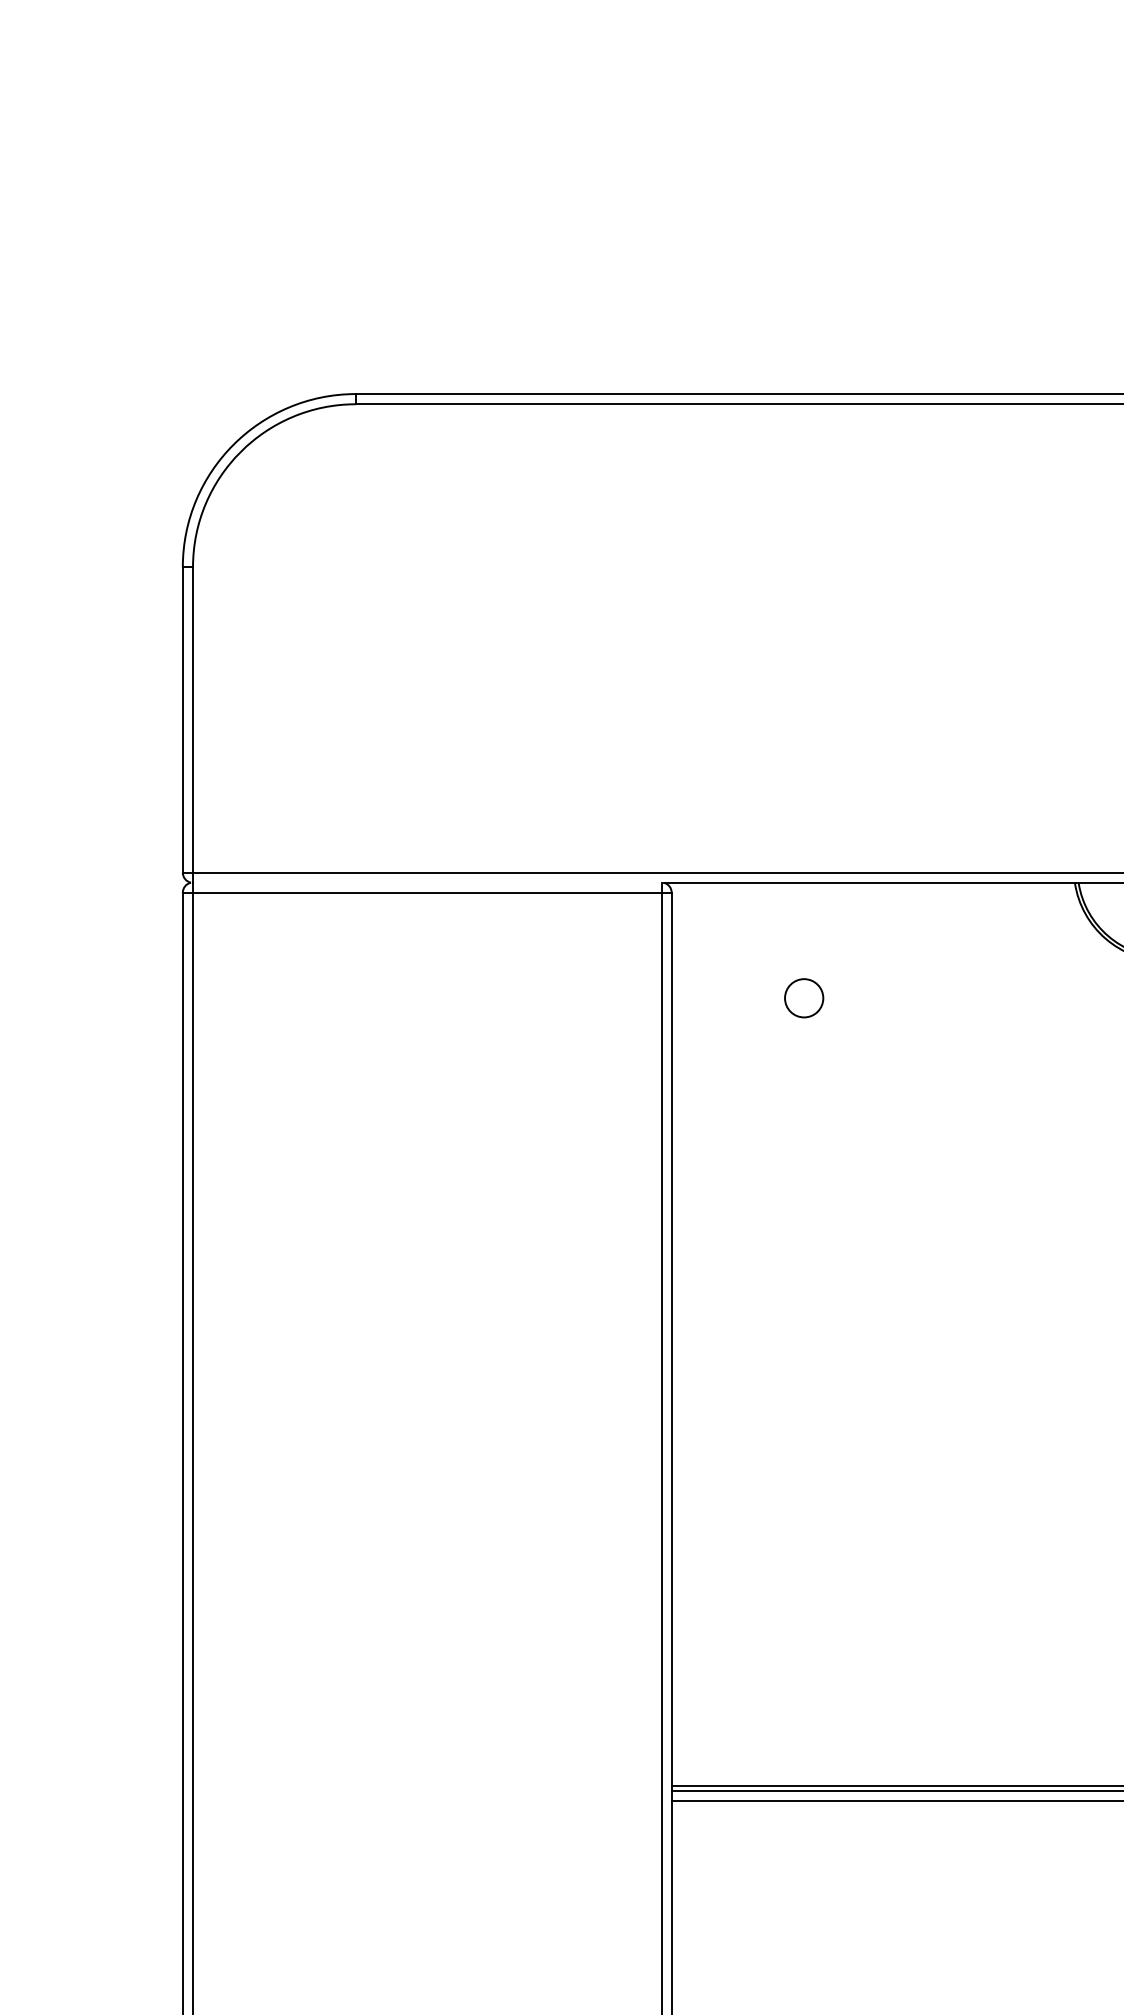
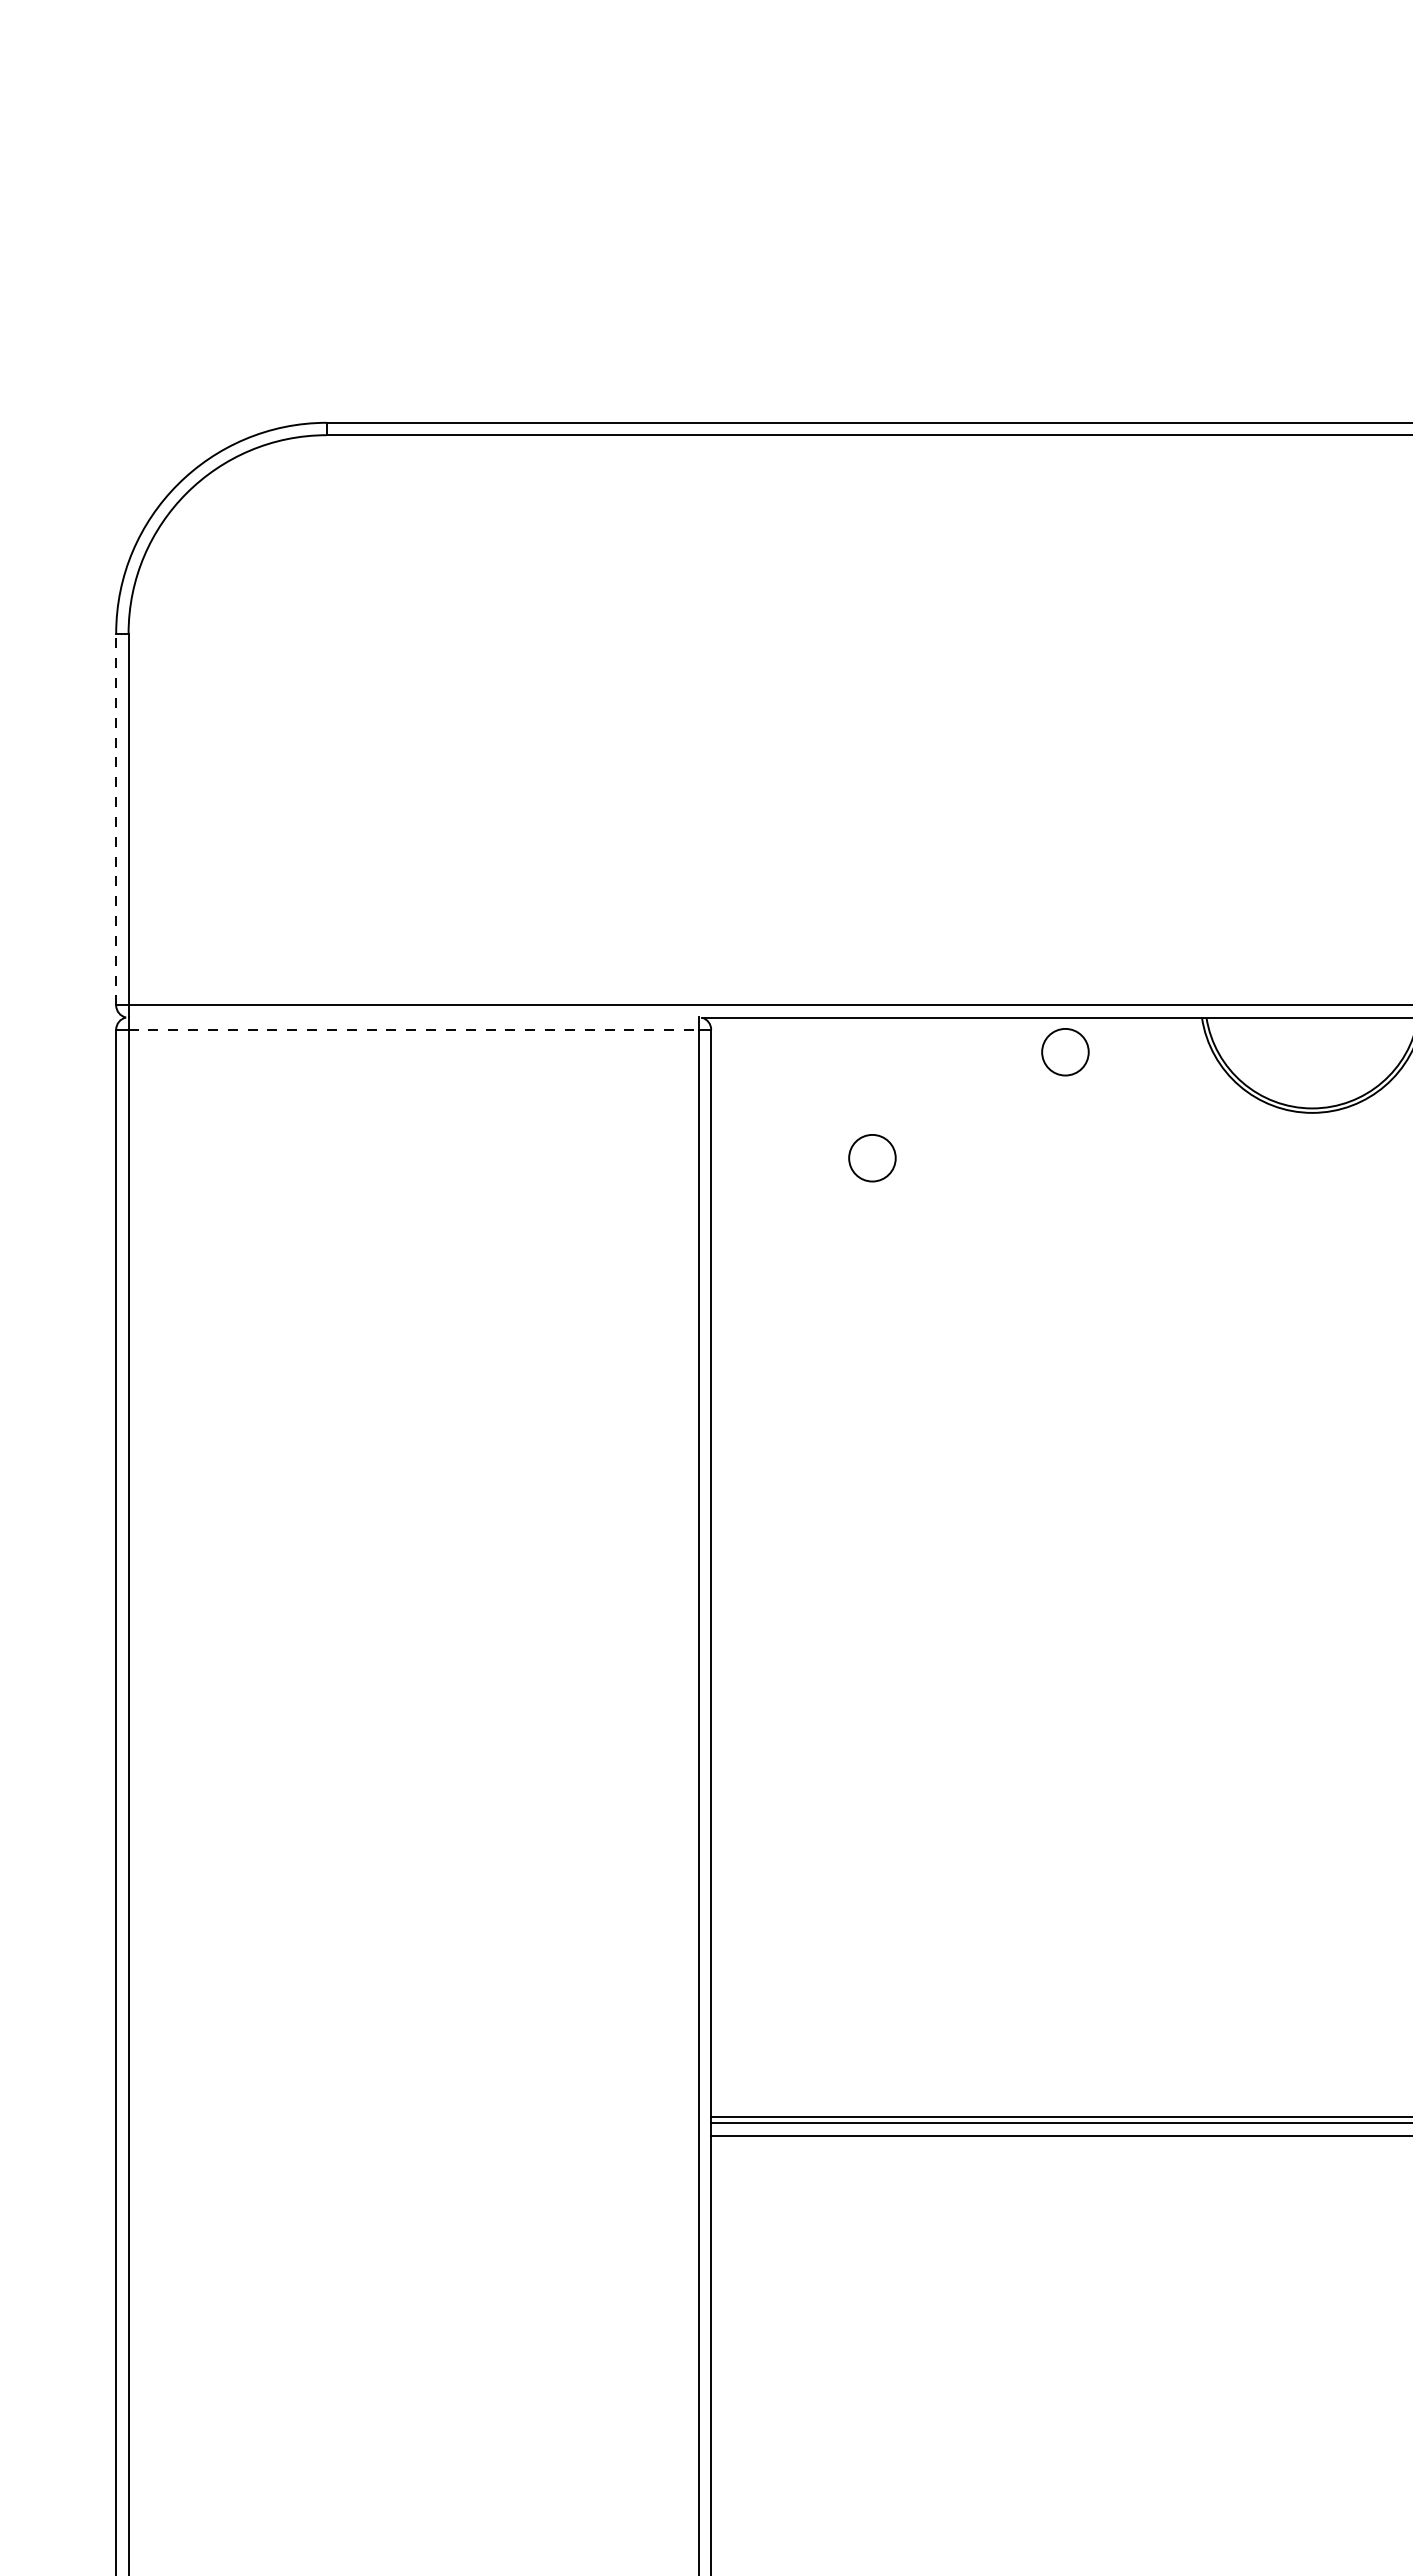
line: (183, 719) -> (116, 819), solid -> dashed
line: (427, 892) -> (414, 1029), solid -> dashed
circle: (962, 911) -> (1065, 1052), added

